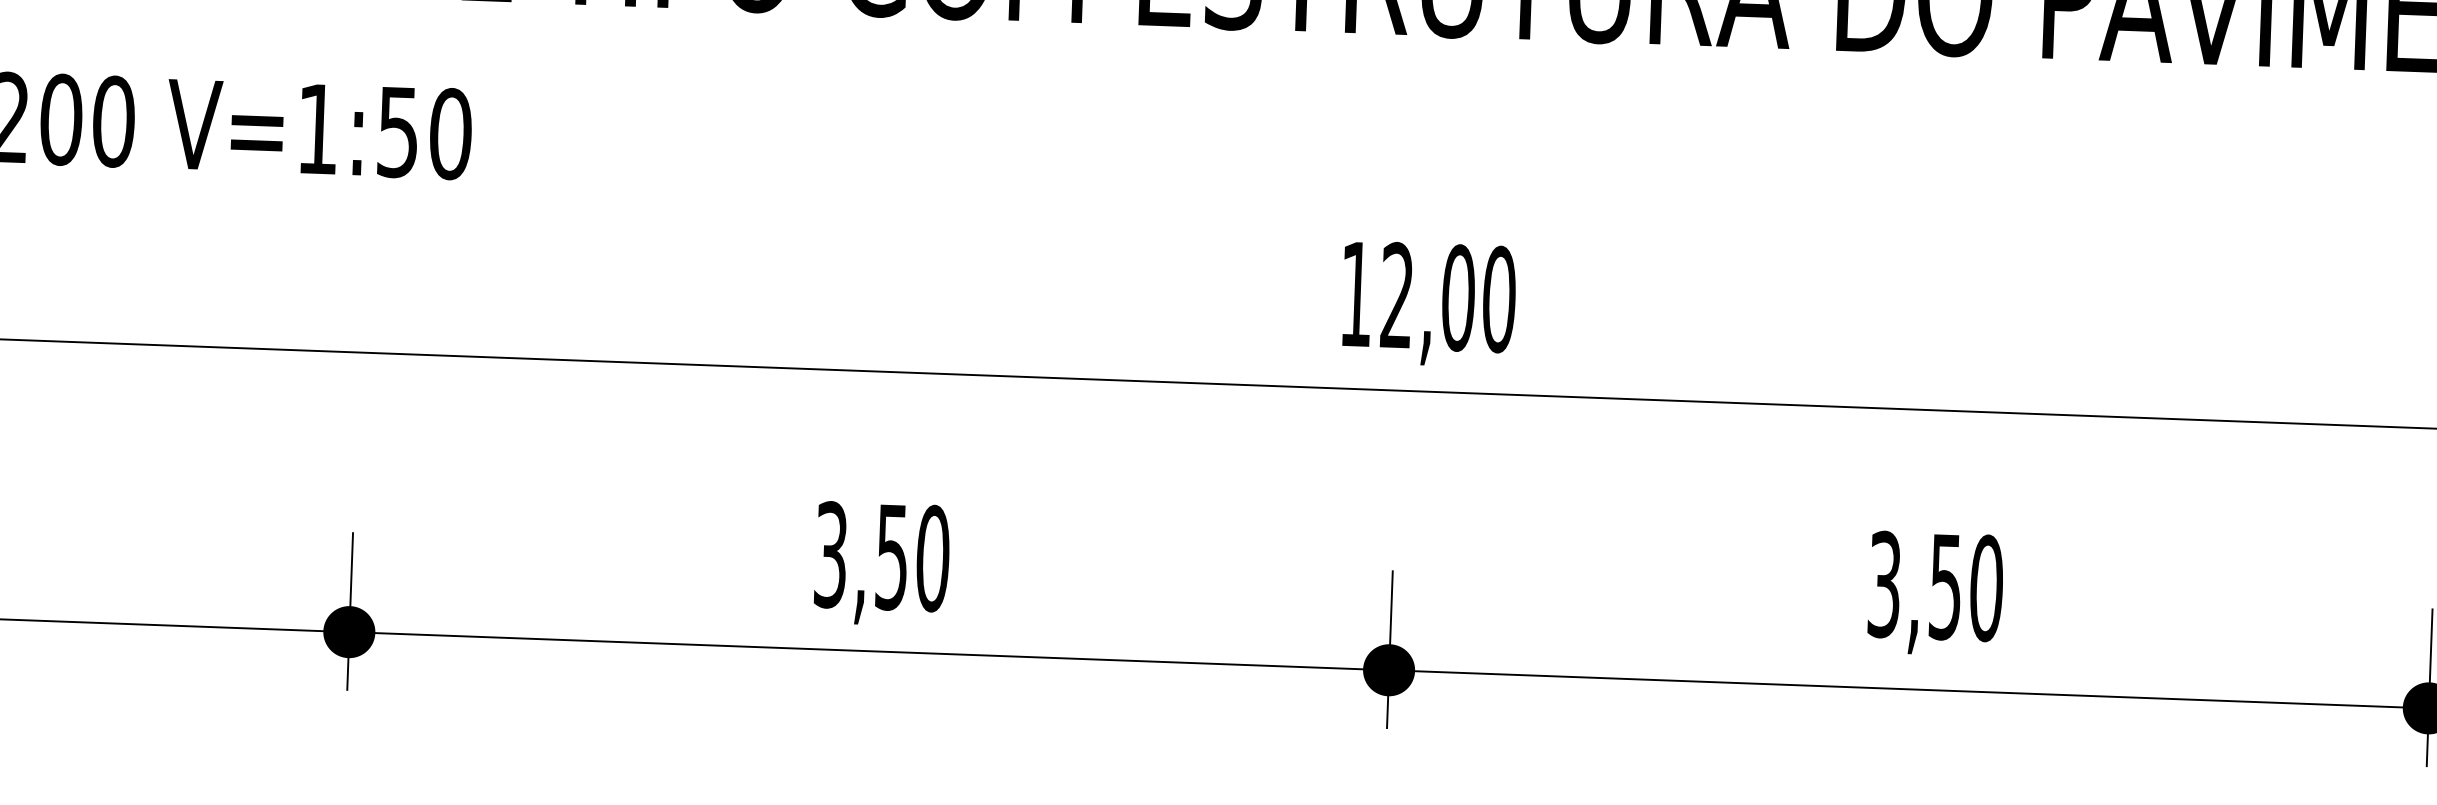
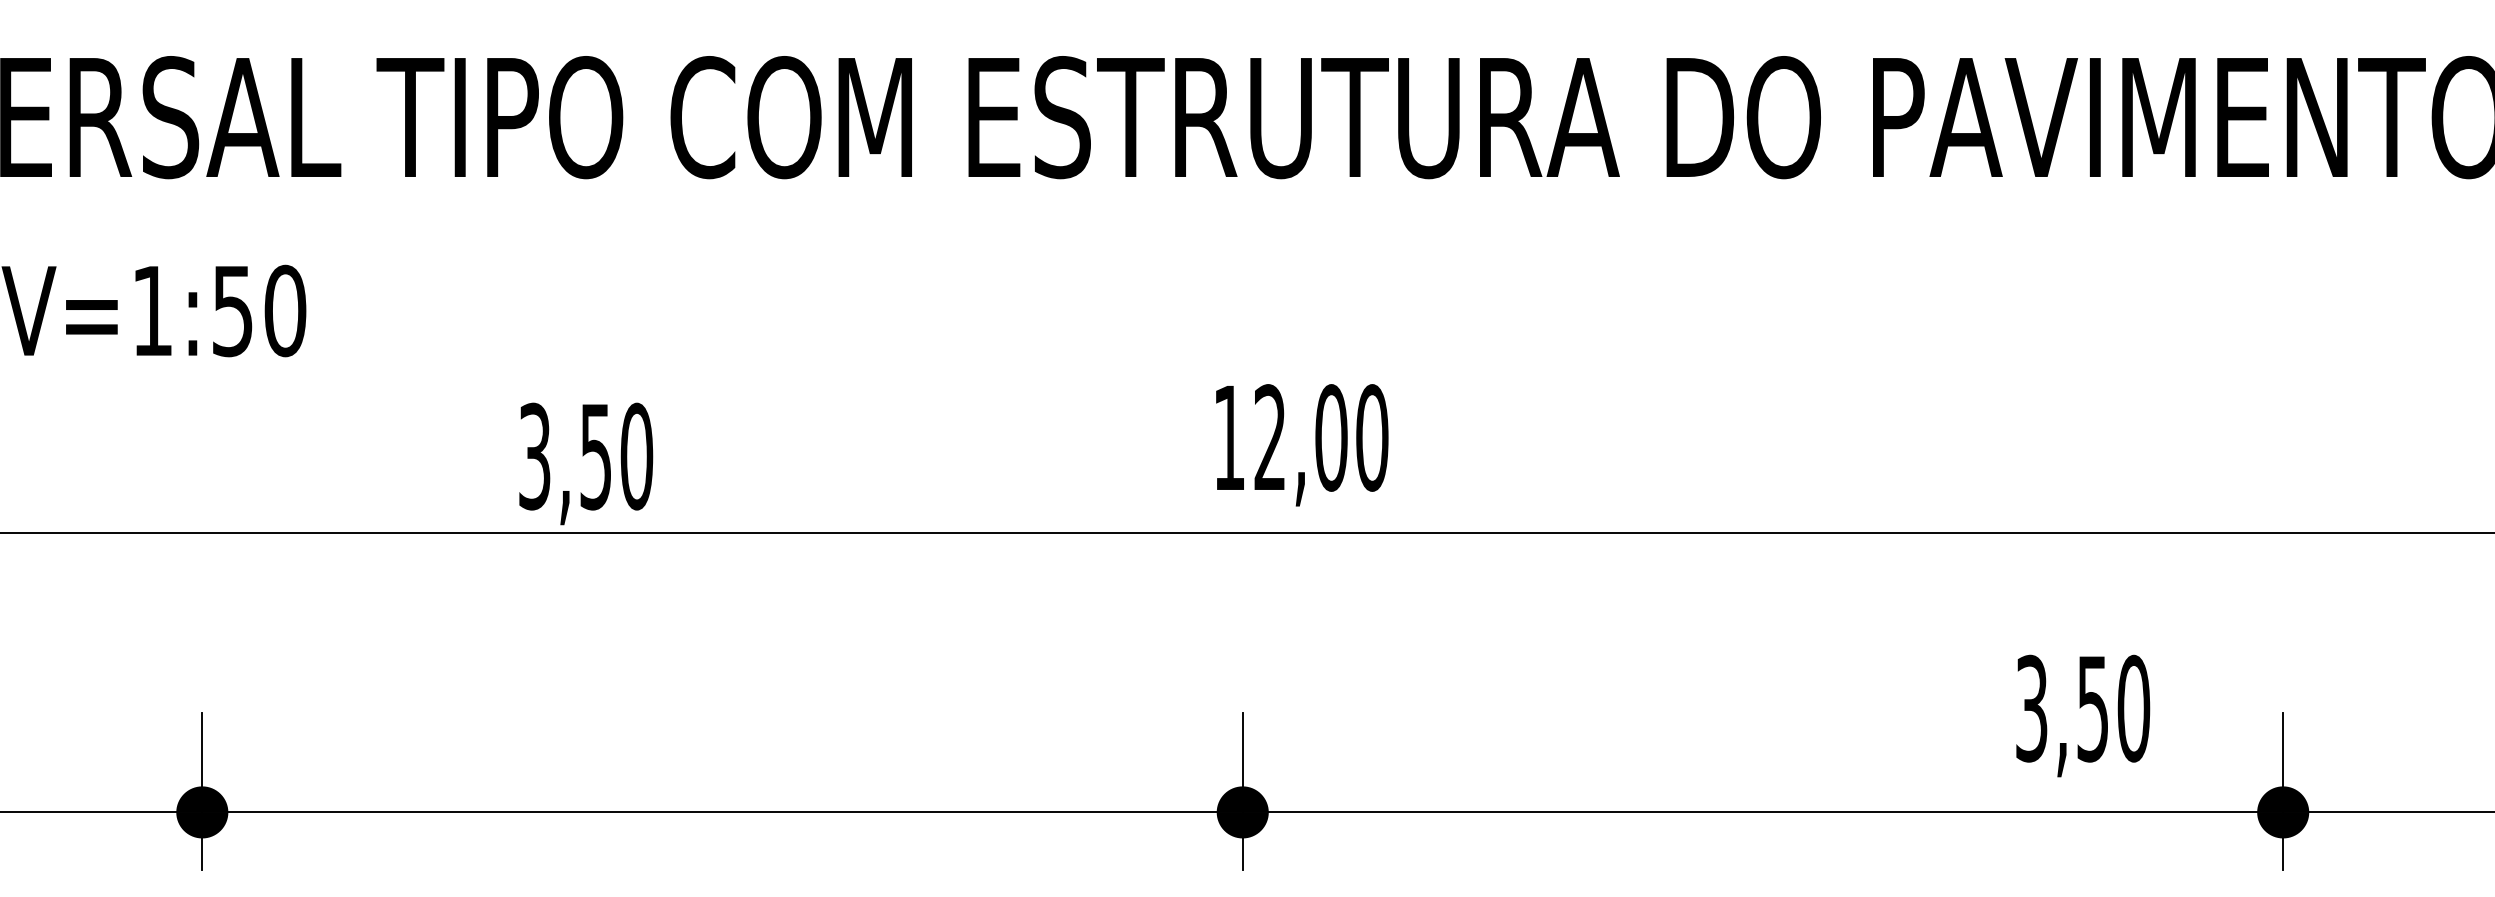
text: (1429, 304) -> (1302, 445), moved
text: (882, 563) -> (586, 463), moved
text: (1936, 593) -> (2083, 715), moved

